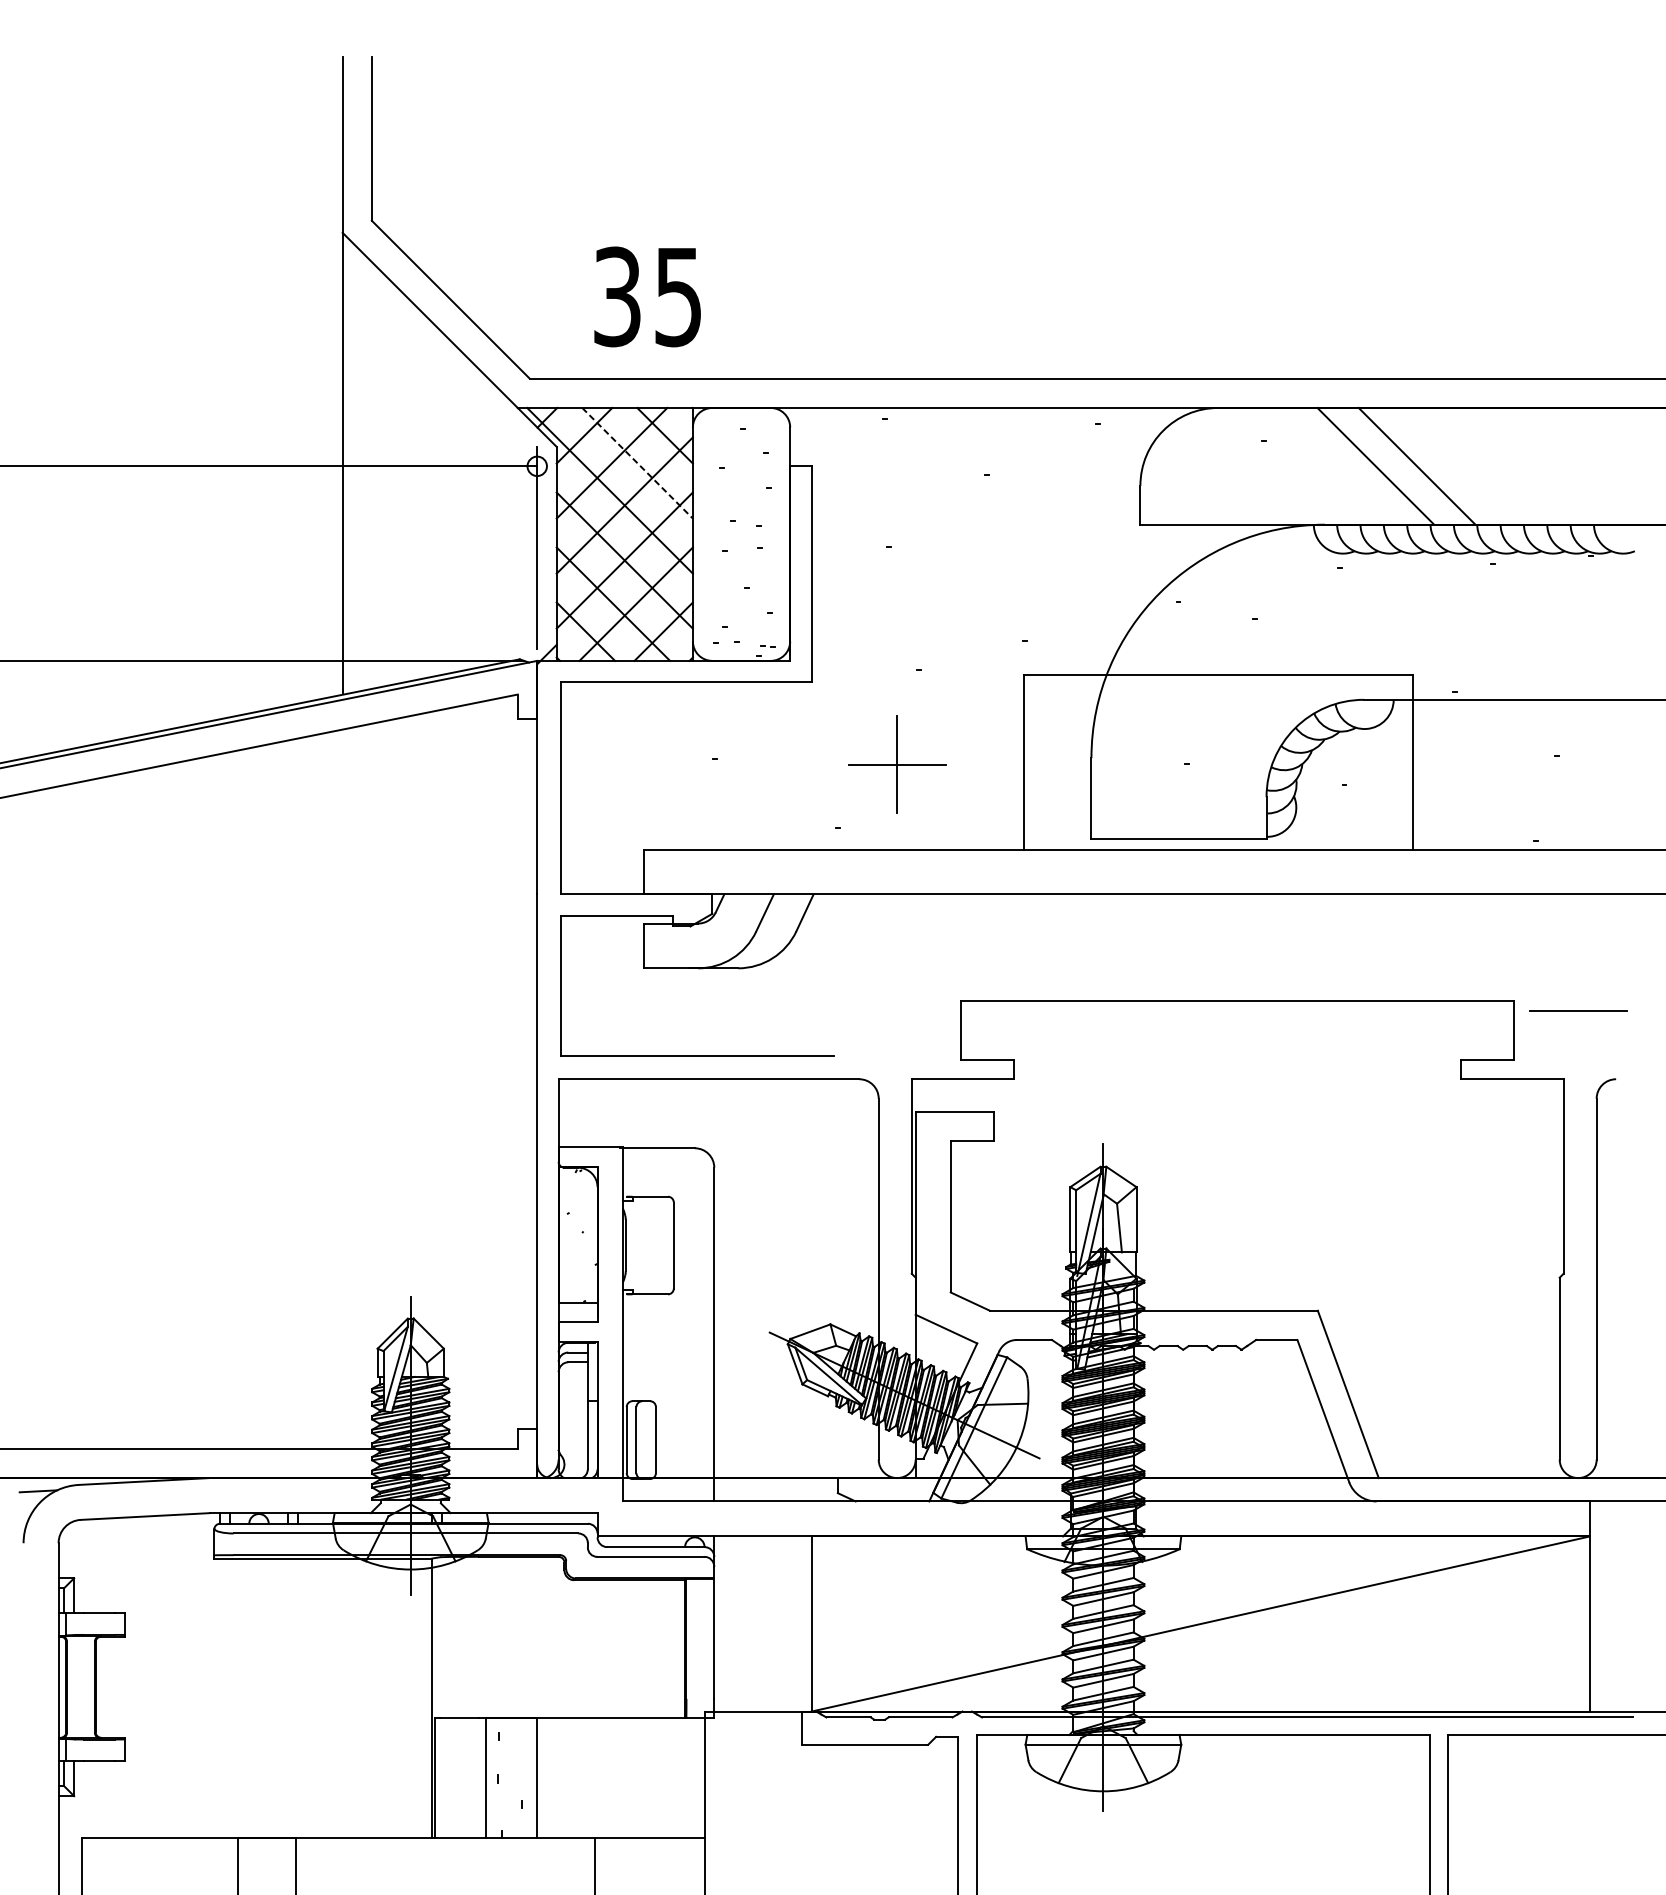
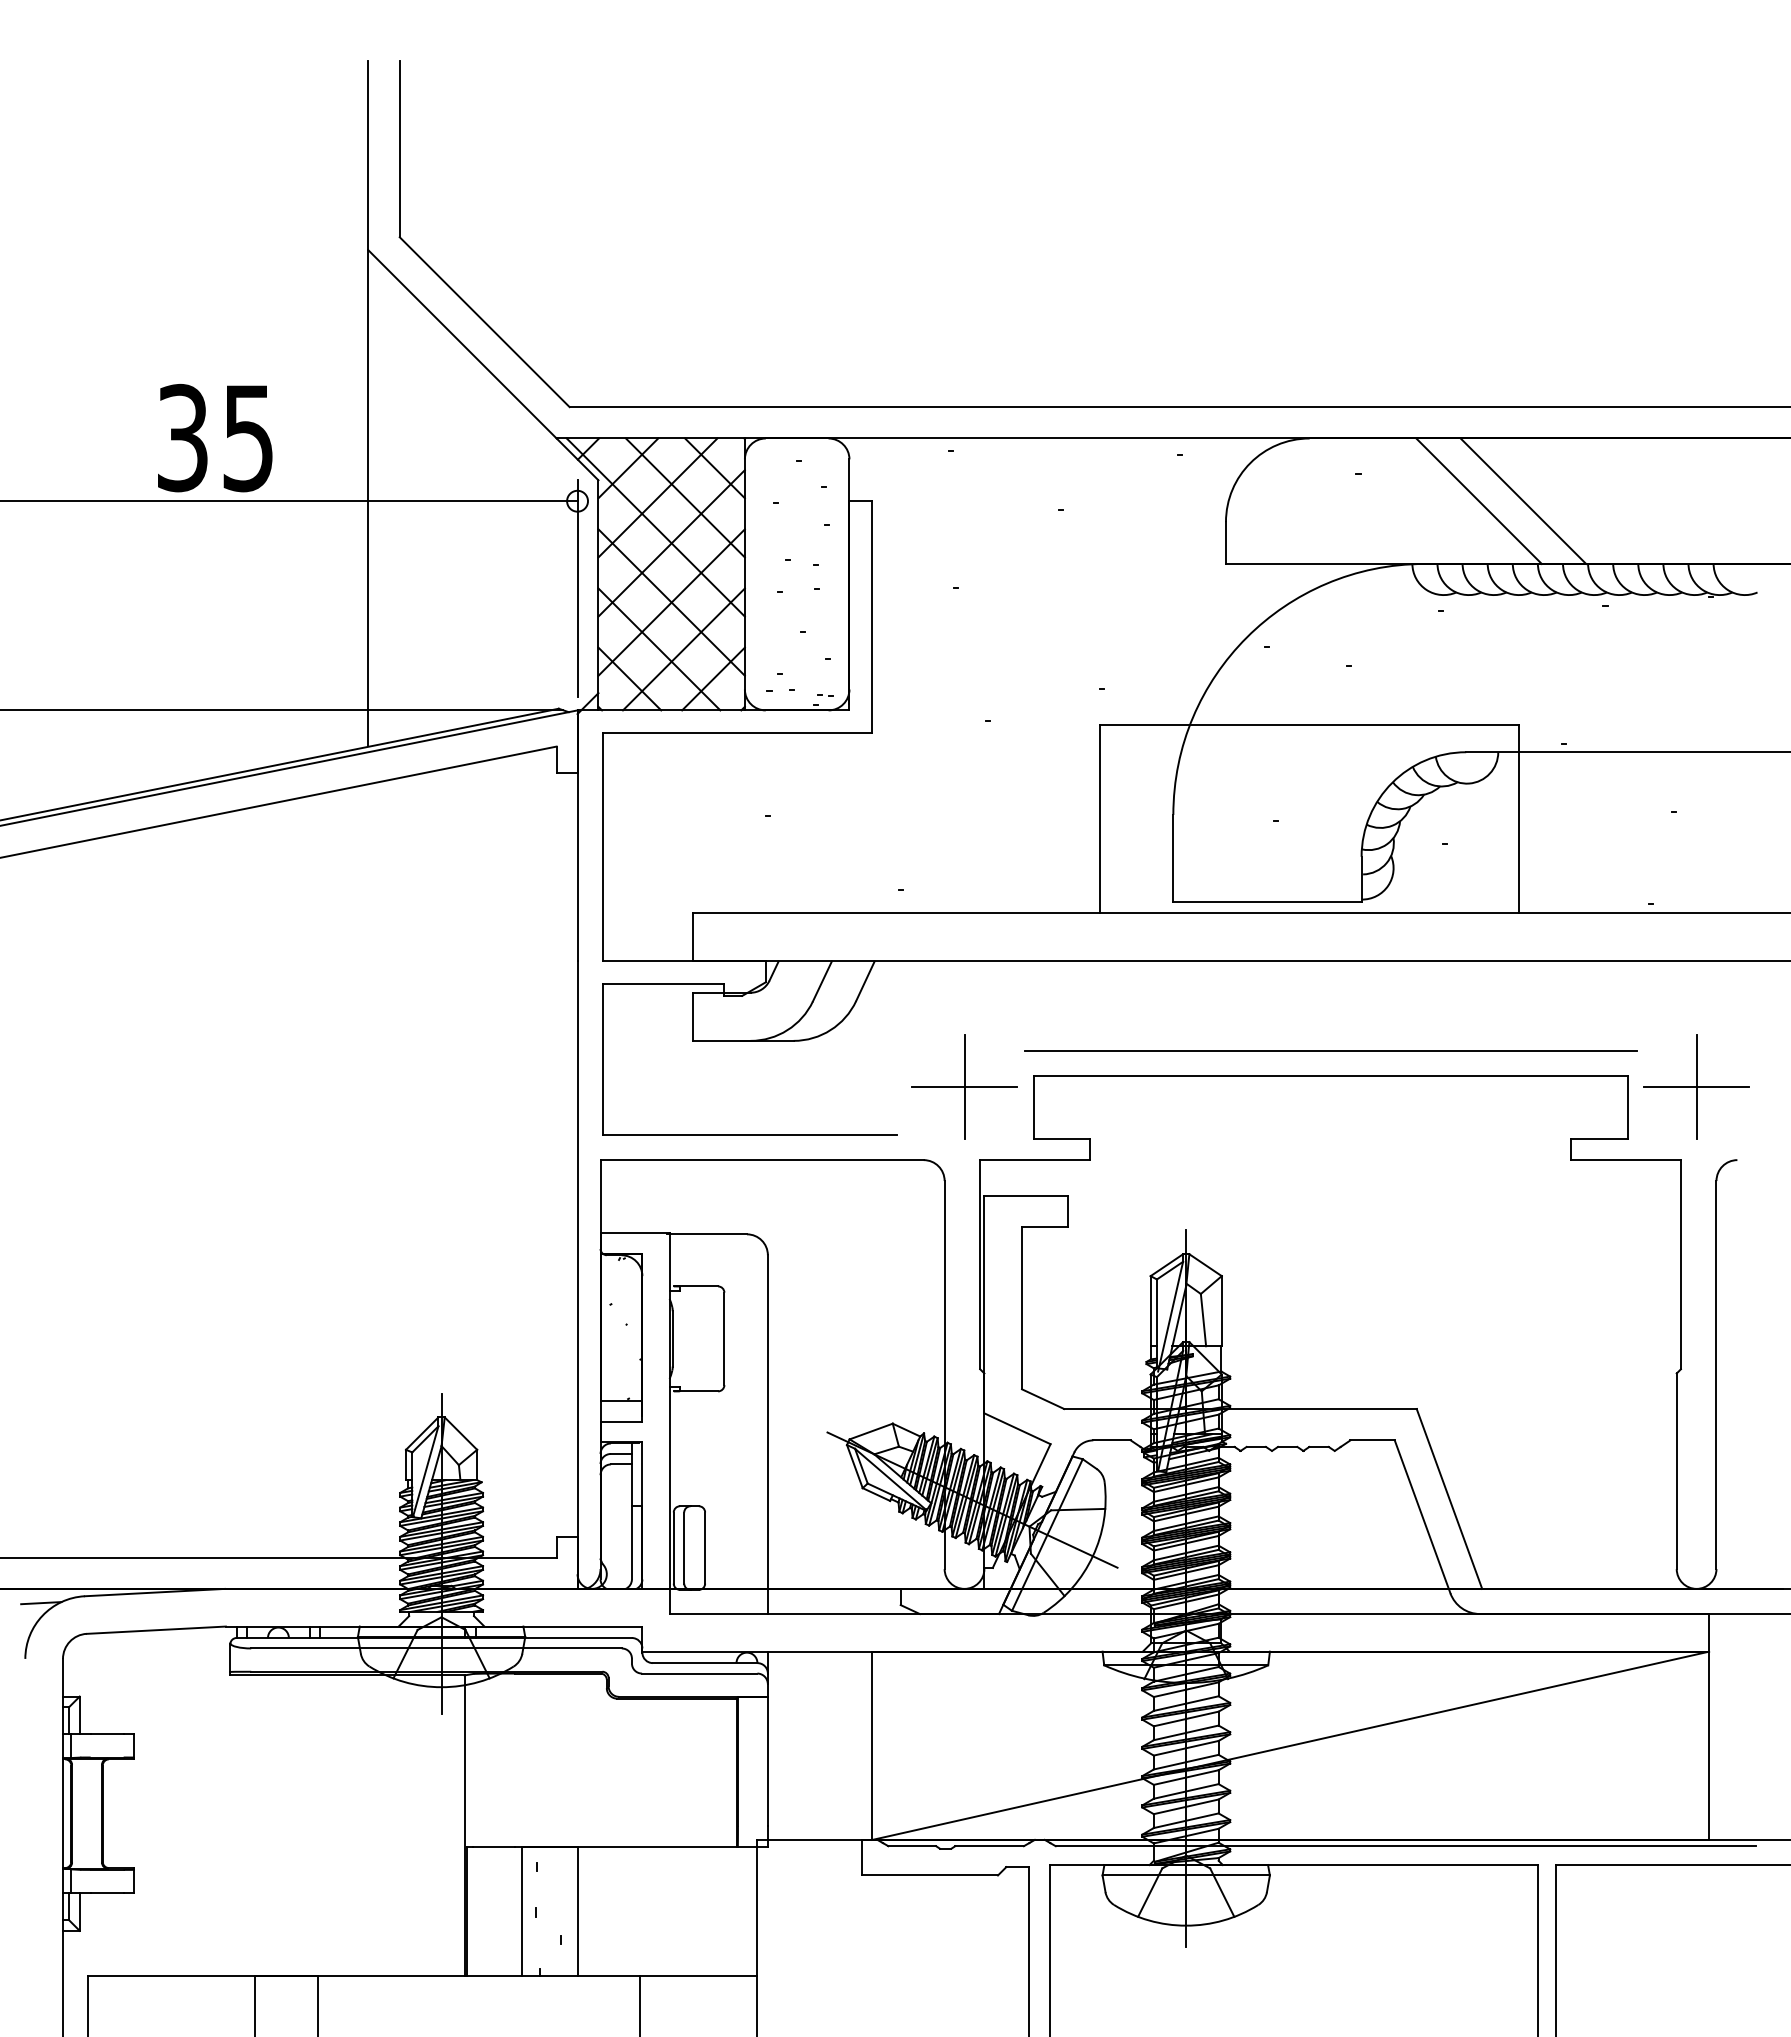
text: (647, 297) -> (215, 438), moved
line: (637, 463) -> (685, 498), dashed -> solid
part: (897, 764) -> (964, 1086), moved
line: (1237, 978) -> (1330, 1051), added
line: (1578, 1010) -> (1696, 1086), added

